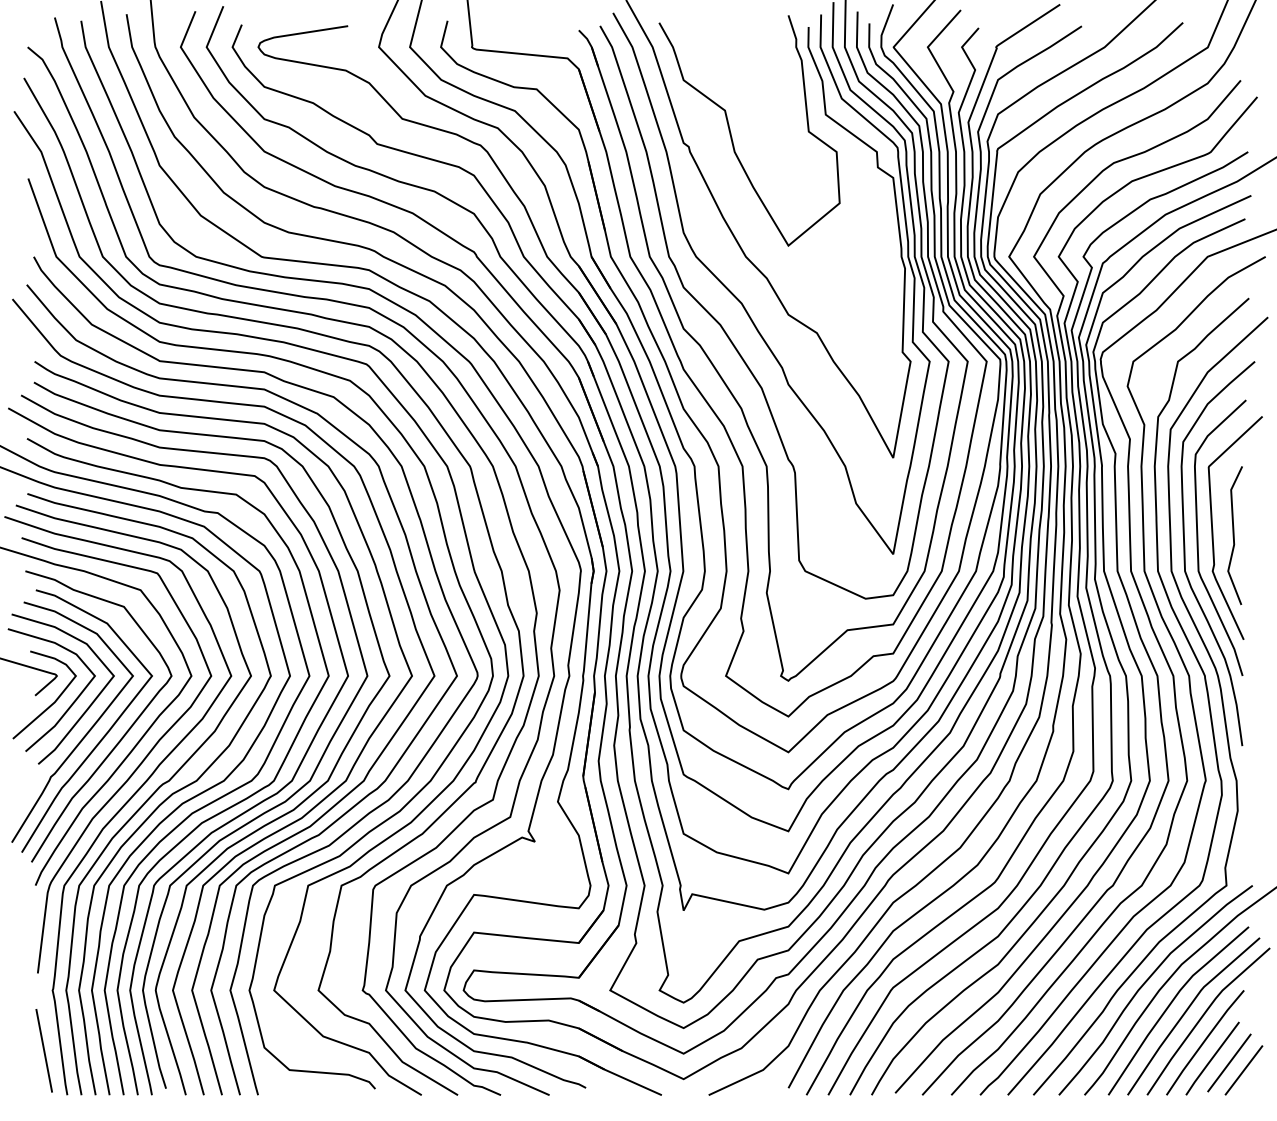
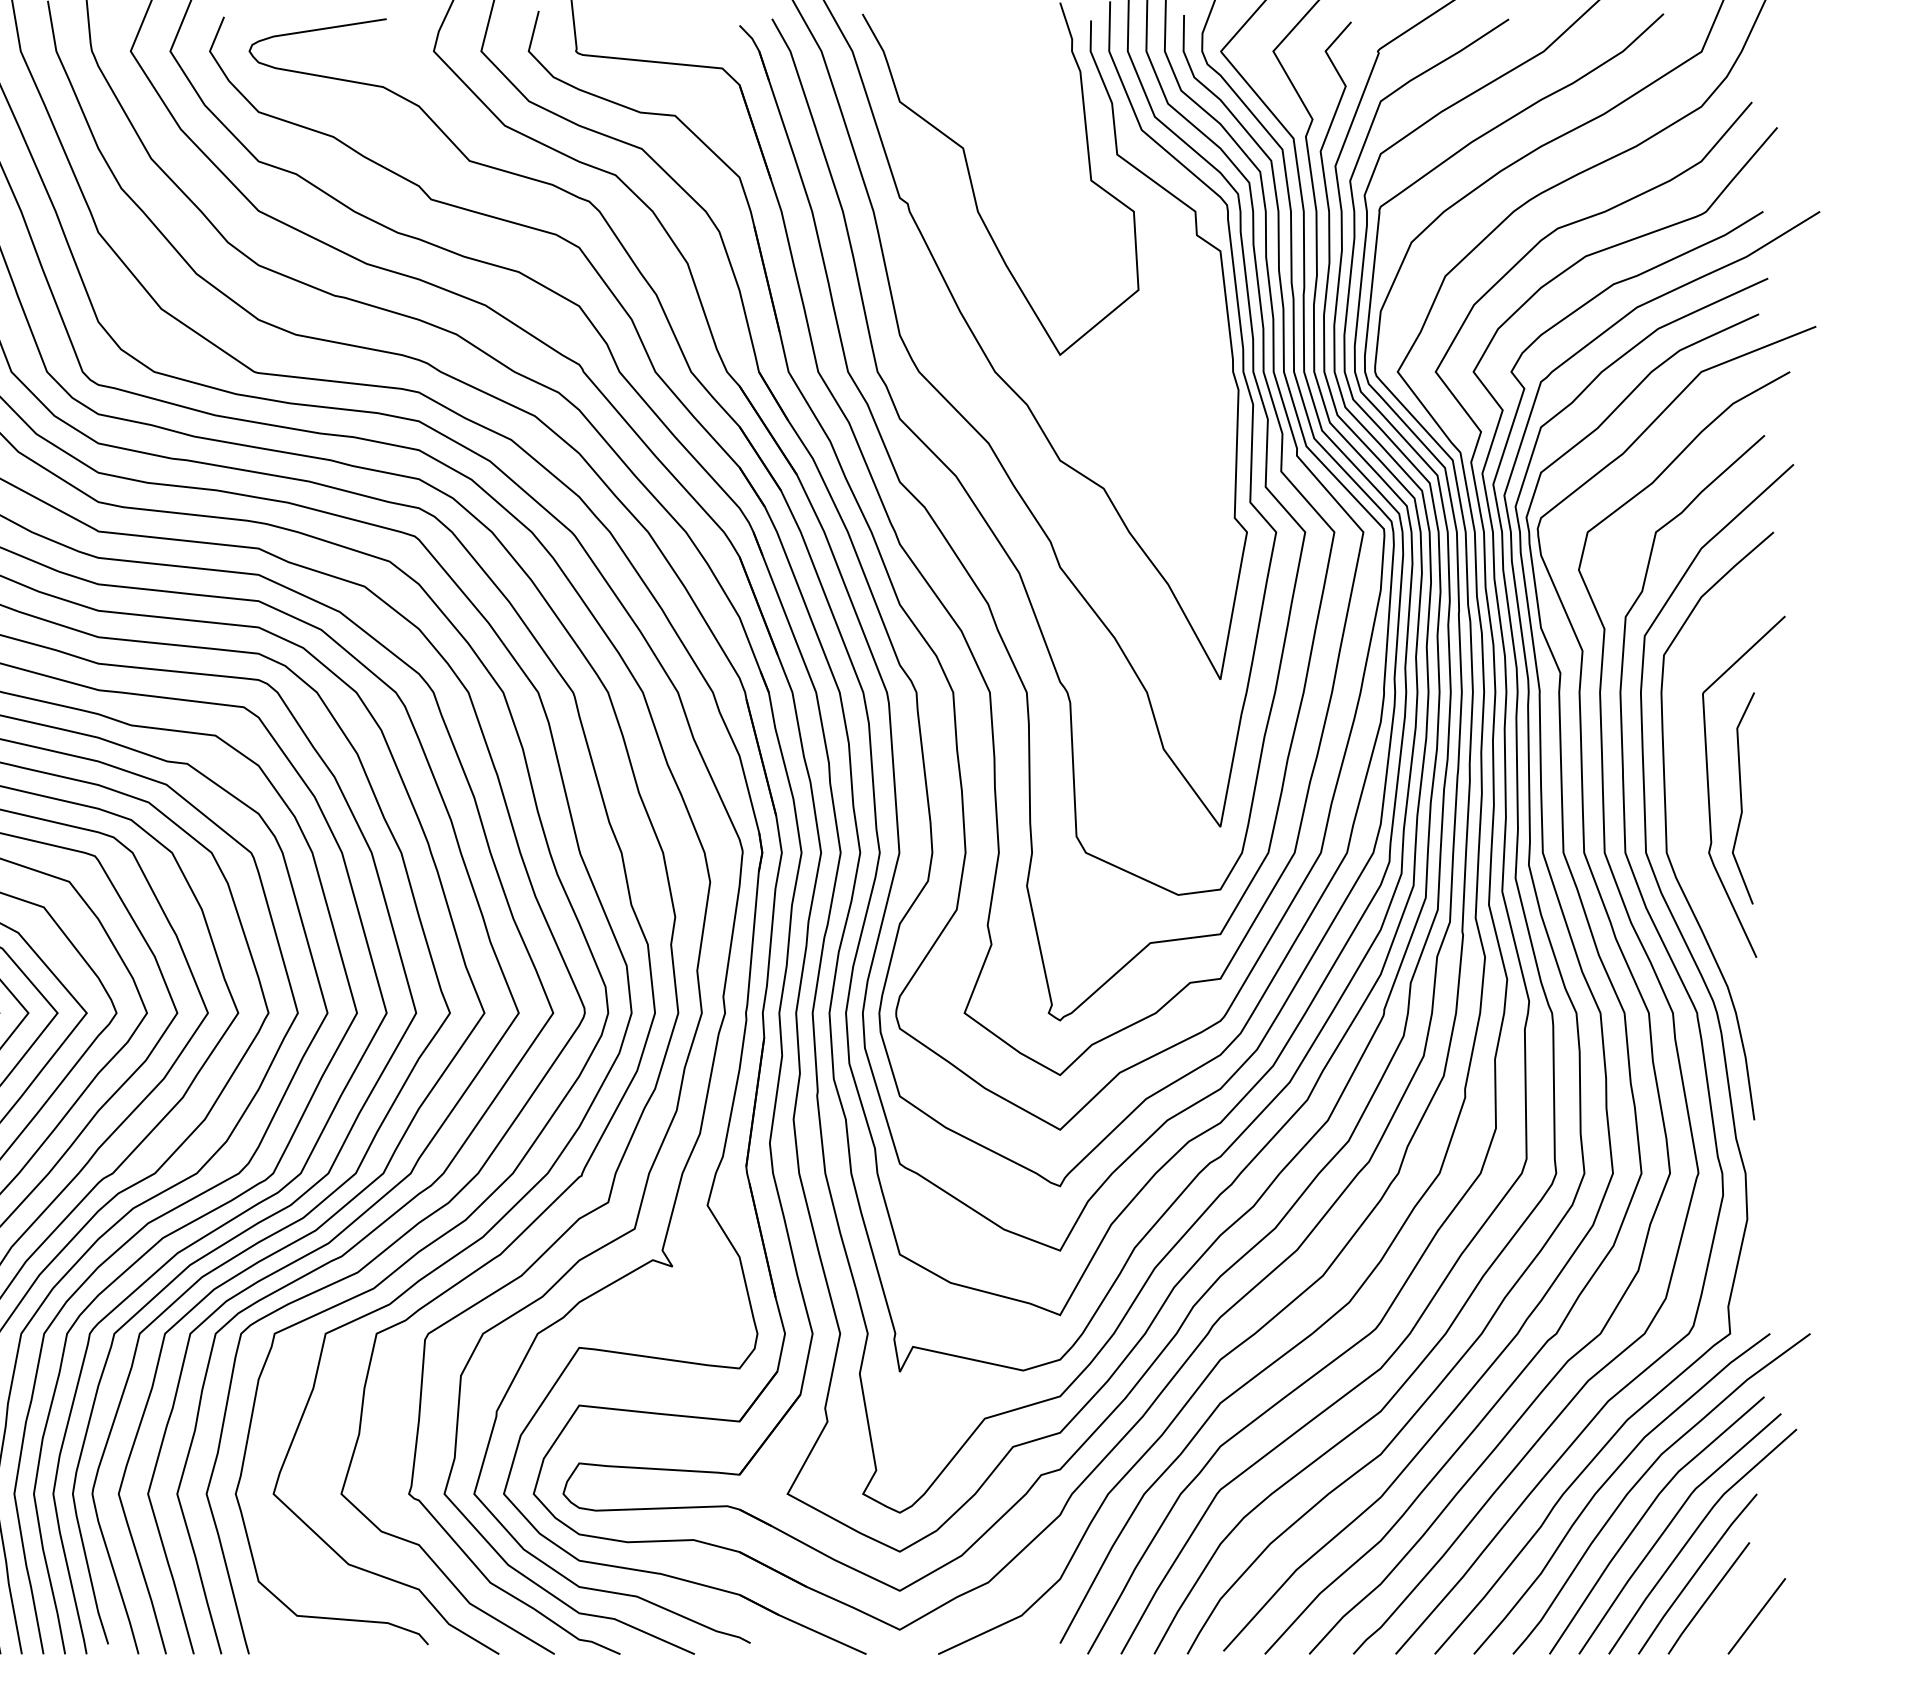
curve: (1198, 537) -> (1687, 801), removed
line: (1229, 1062) -> (1734, 1604), removed

